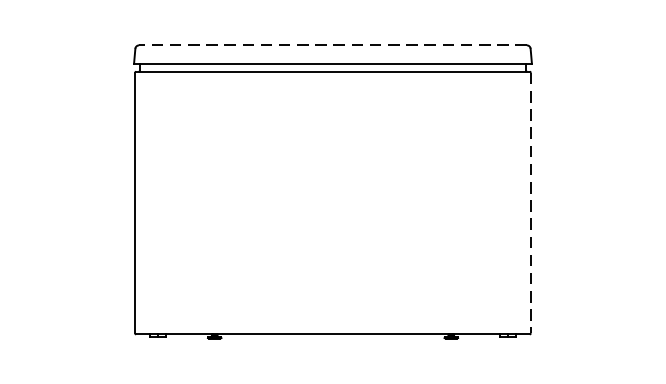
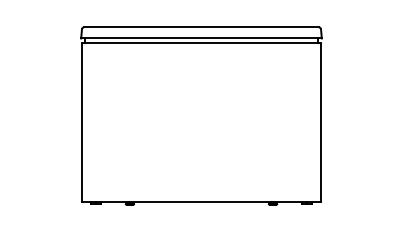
line: (333, 45) -> (201, 27), dashed -> solid
line: (531, 202) -> (321, 122), dashed -> solid

